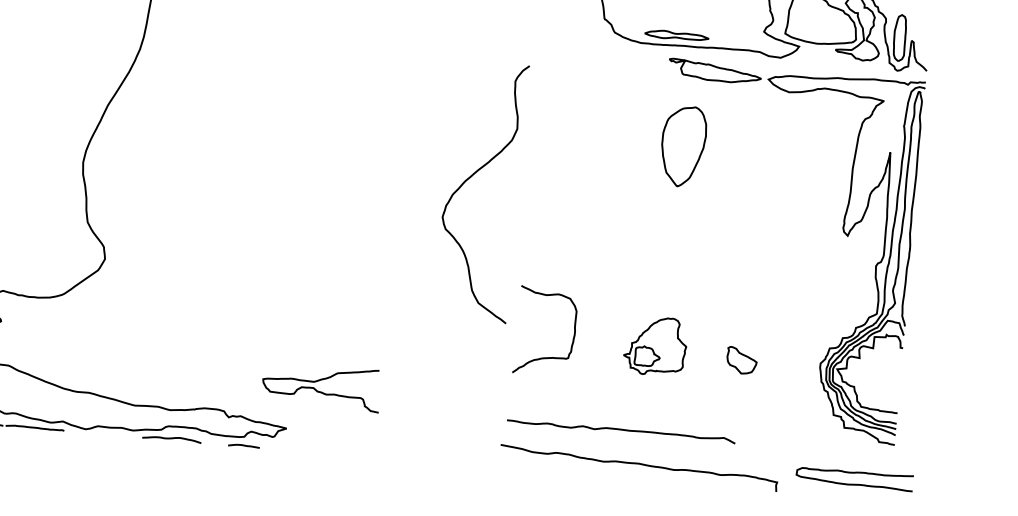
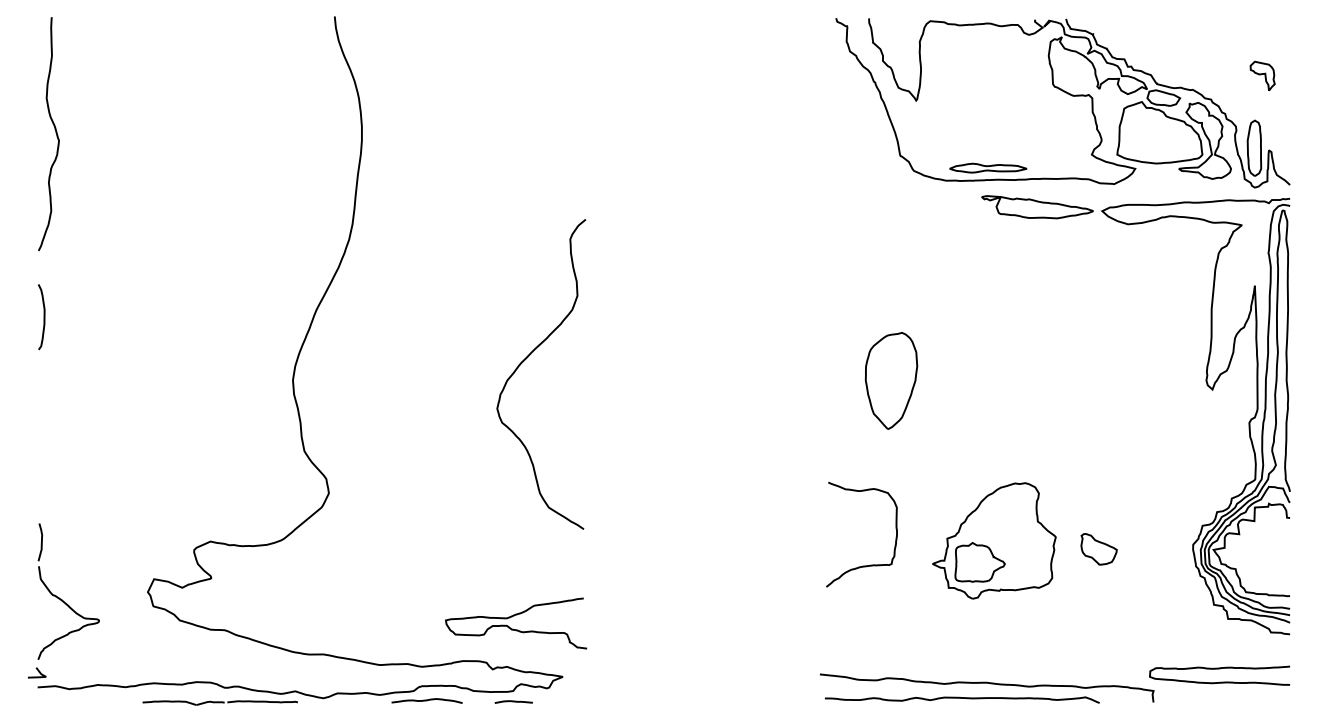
part: (683, 146) -> (891, 380), moved
curve: (470, 178) -> (526, 359), moved
part: (655, 345) -> (994, 540), size x1.67
curve: (318, 390) -> (513, 628), moved
curve: (621, 430) -> (962, 698), moved
curve: (854, 473) -> (1219, 669), moved

